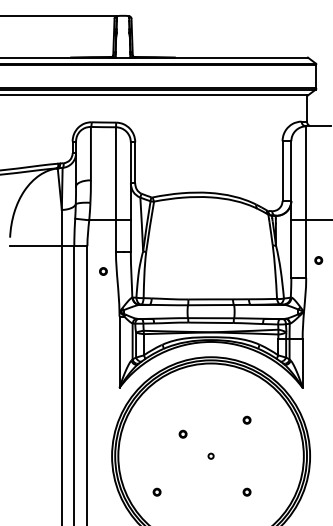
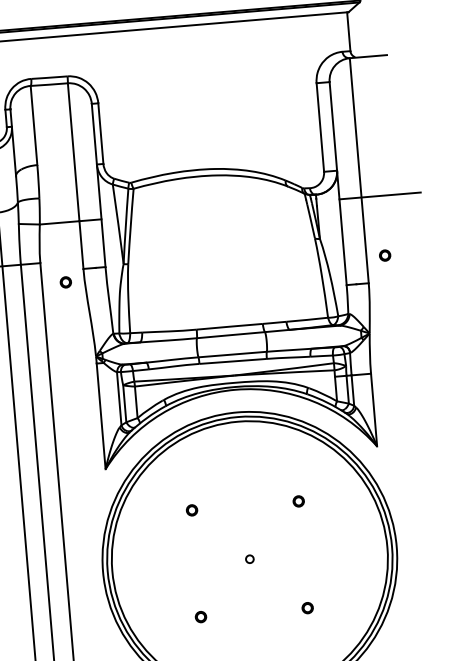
part: (103, 271) -> (65, 282), moved
part: (182, 433) -> (191, 509), moved
part: (156, 491) -> (200, 616), moved

